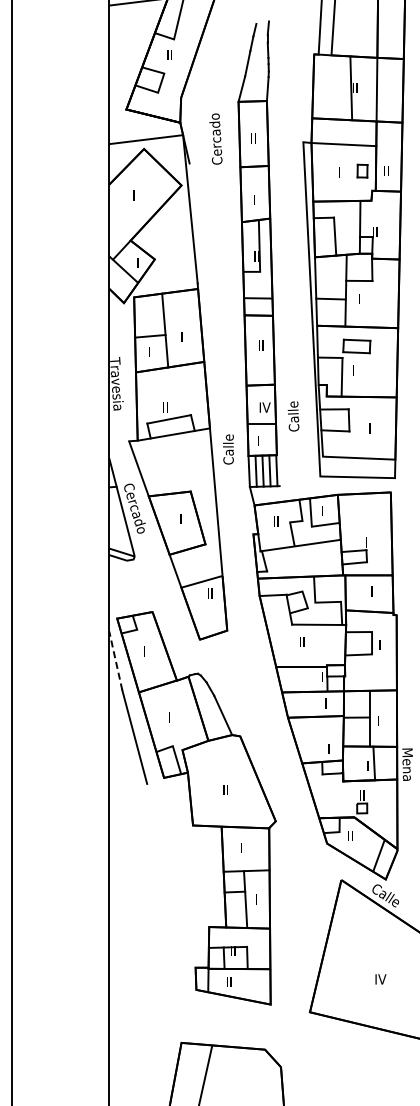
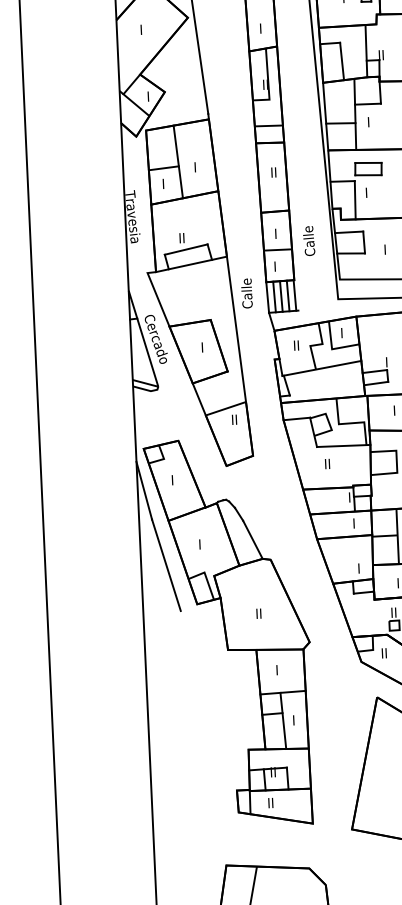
text: (264, 407) -> (279, 233), IV -> I
text: (228, 449) -> (246, 293), moved
line: (115, 660) -> (143, 490), dashed -> solid

